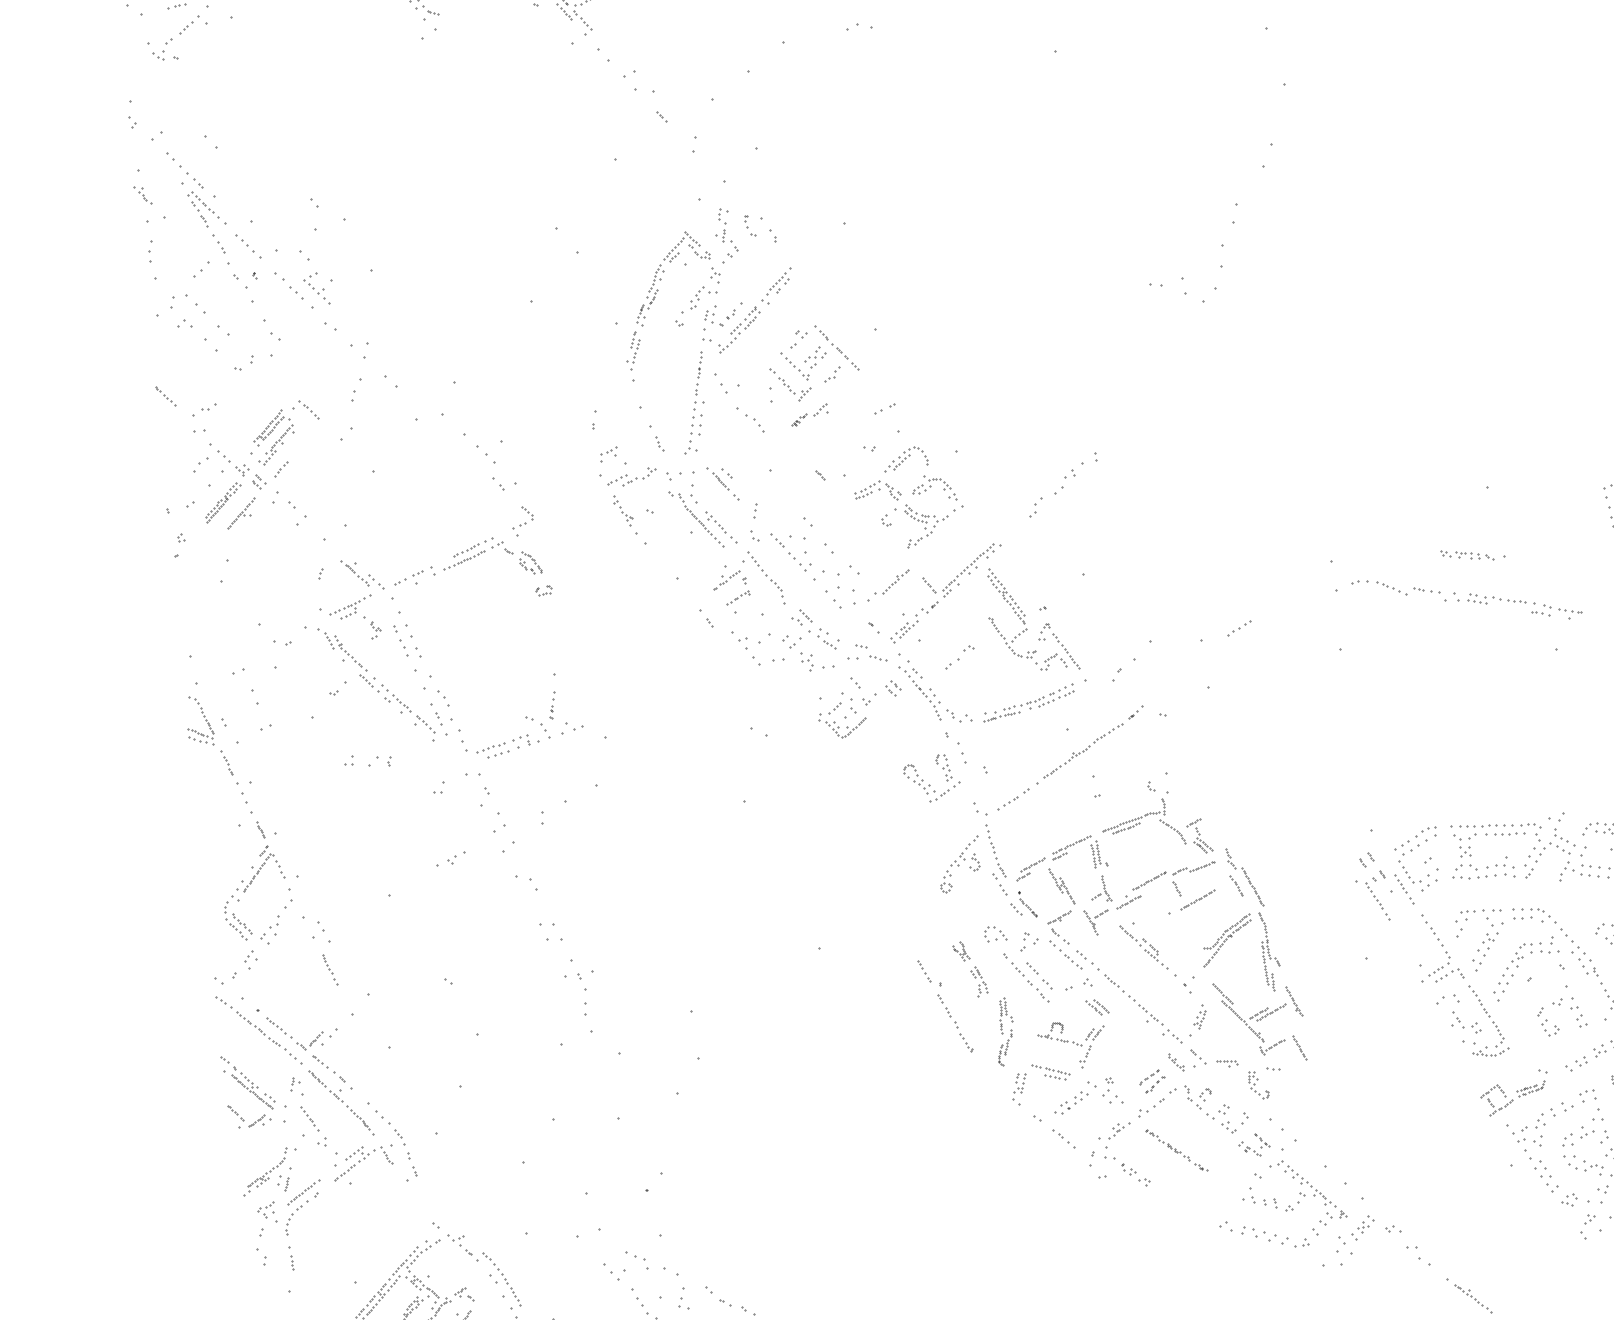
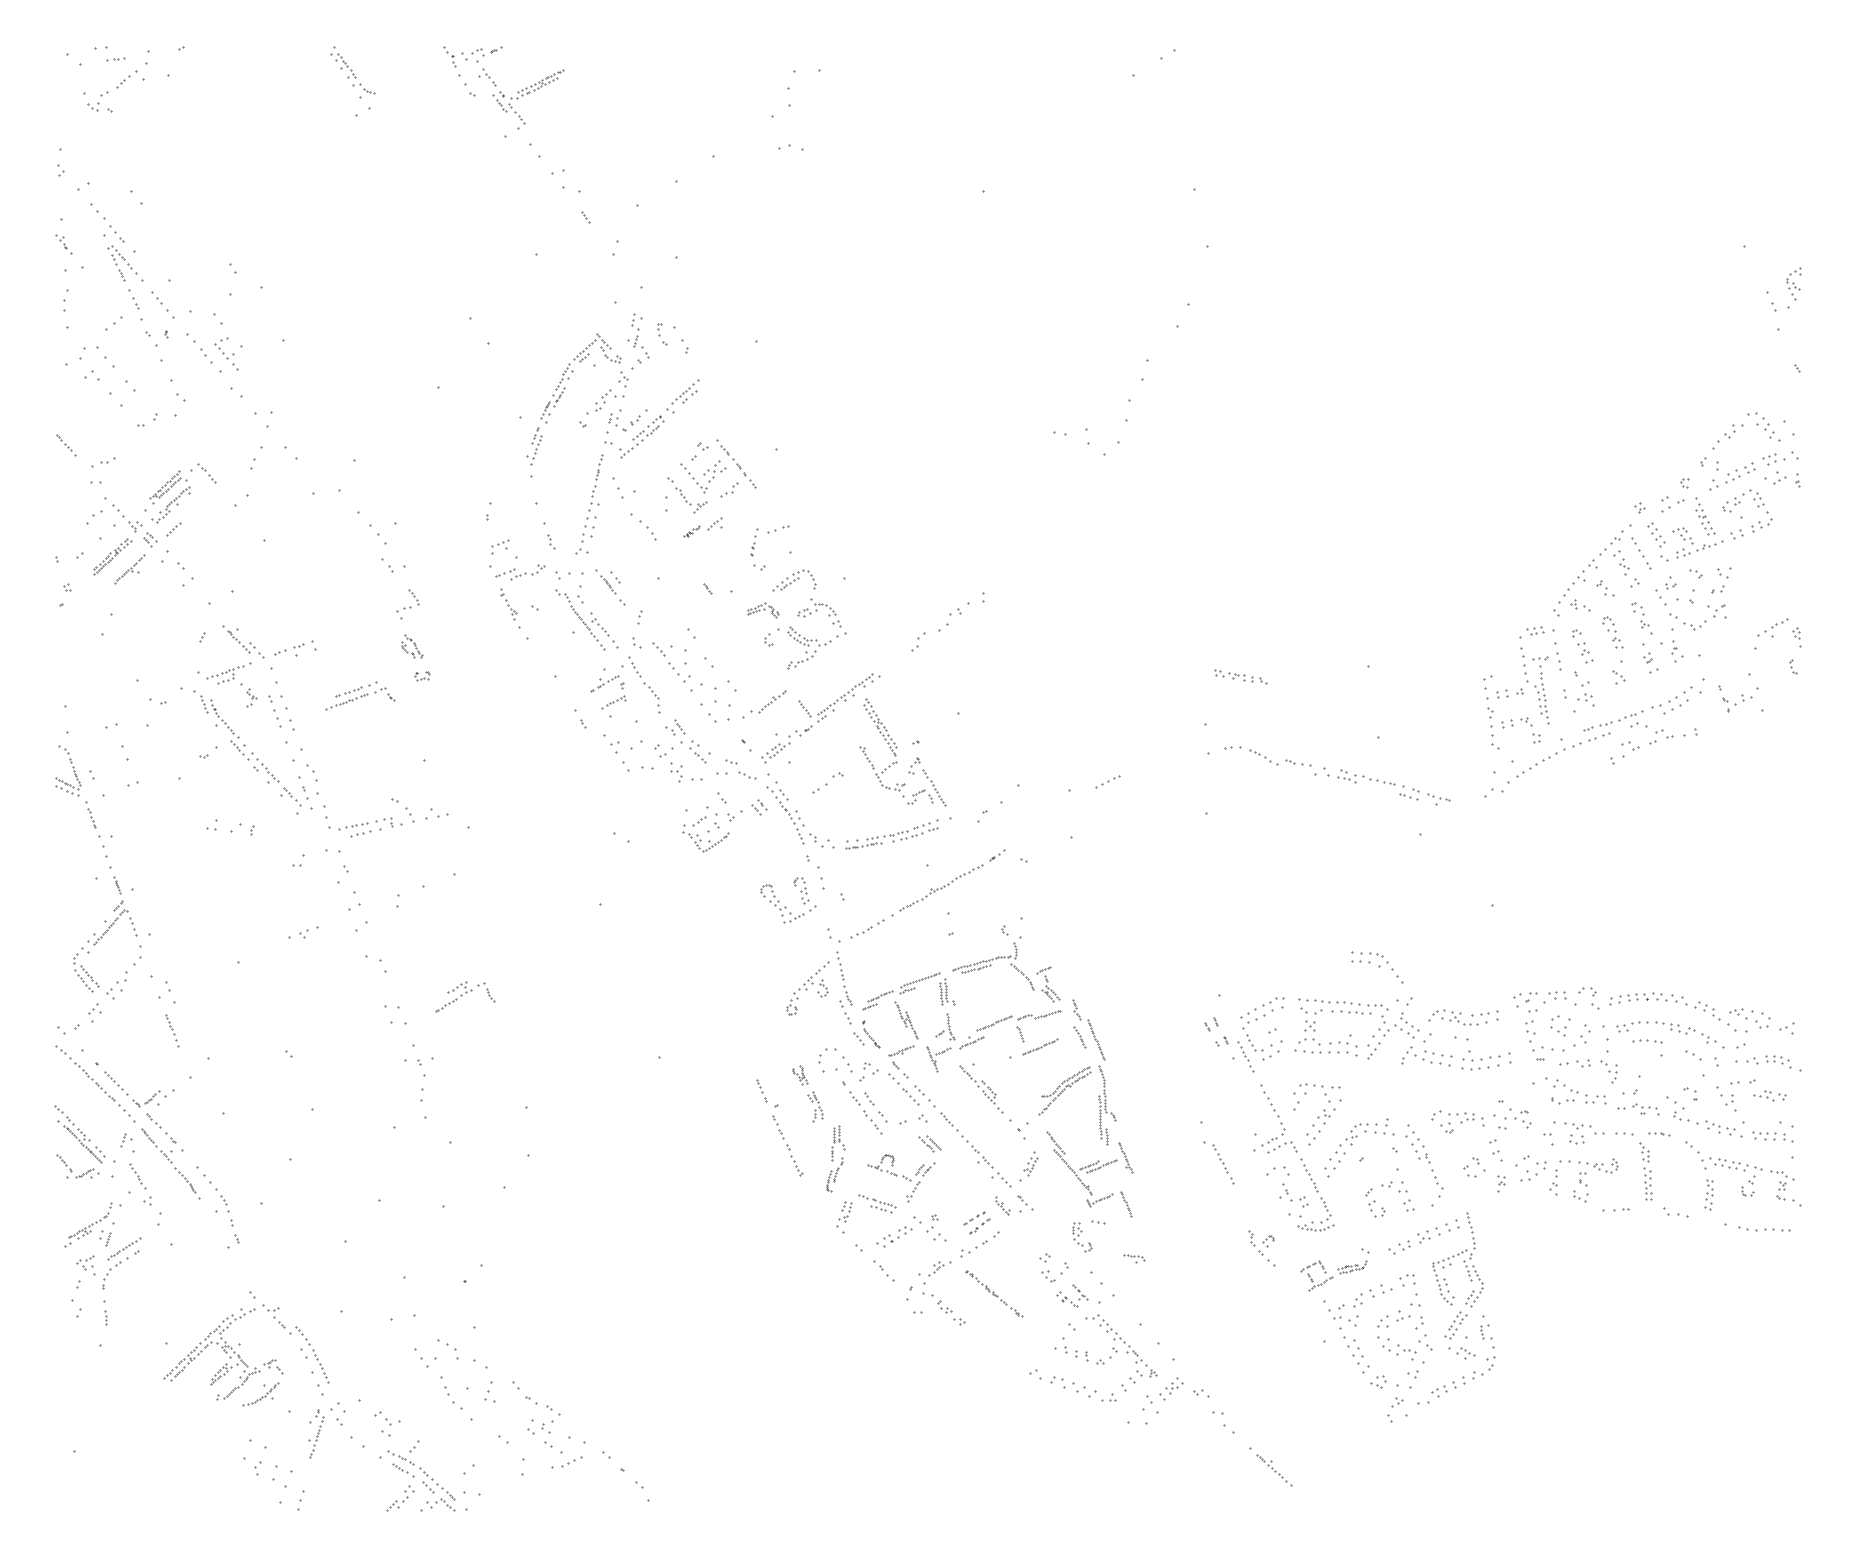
part: (878, 491) -> (763, 610), size x0.7
part: (478, 552) -> (360, 695), moved
part: (1467, 554) -> (1240, 676), moved
part: (552, 705) -> (754, 542), moved
part: (1372, 899) -> (1218, 1162), moved
part: (1540, 922) -> (1377, 967), moved
part: (994, 933) -> (835, 1060), size x1.6
part: (1227, 1063) -> (1134, 1258), moved
part: (1199, 1102) -> (1261, 1248), moved
part: (363, 1161) -> (465, 996), moved

